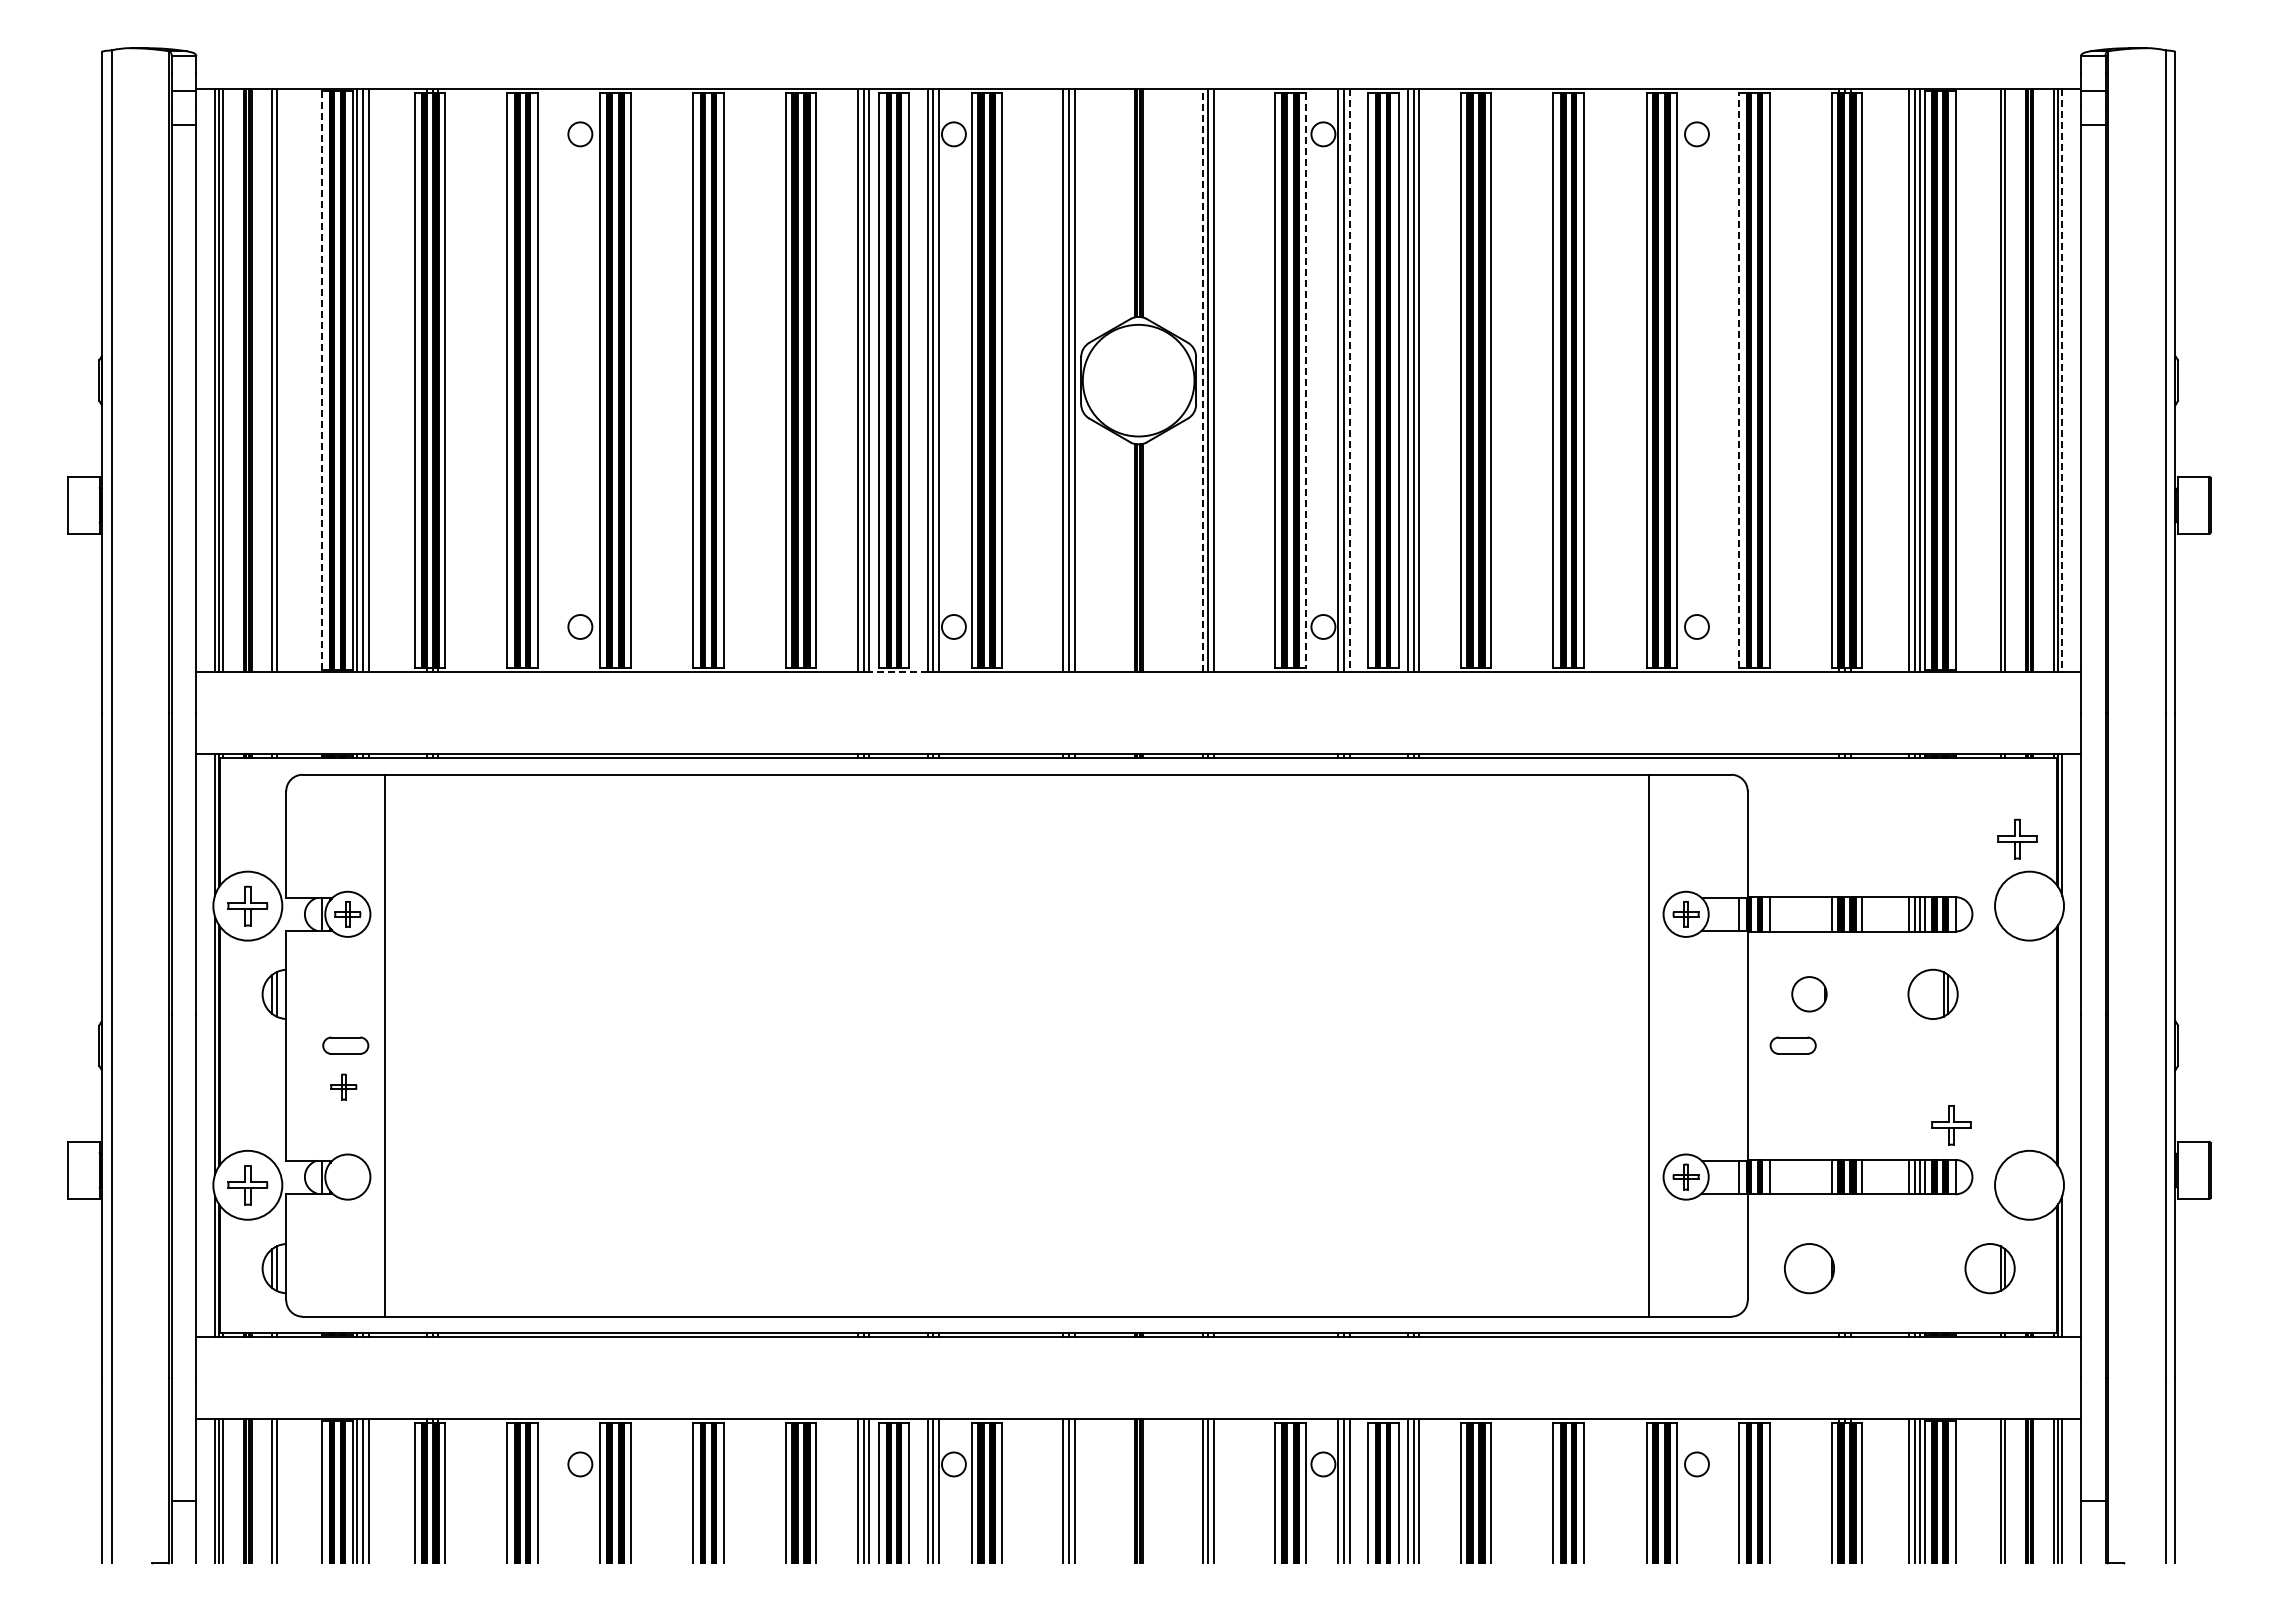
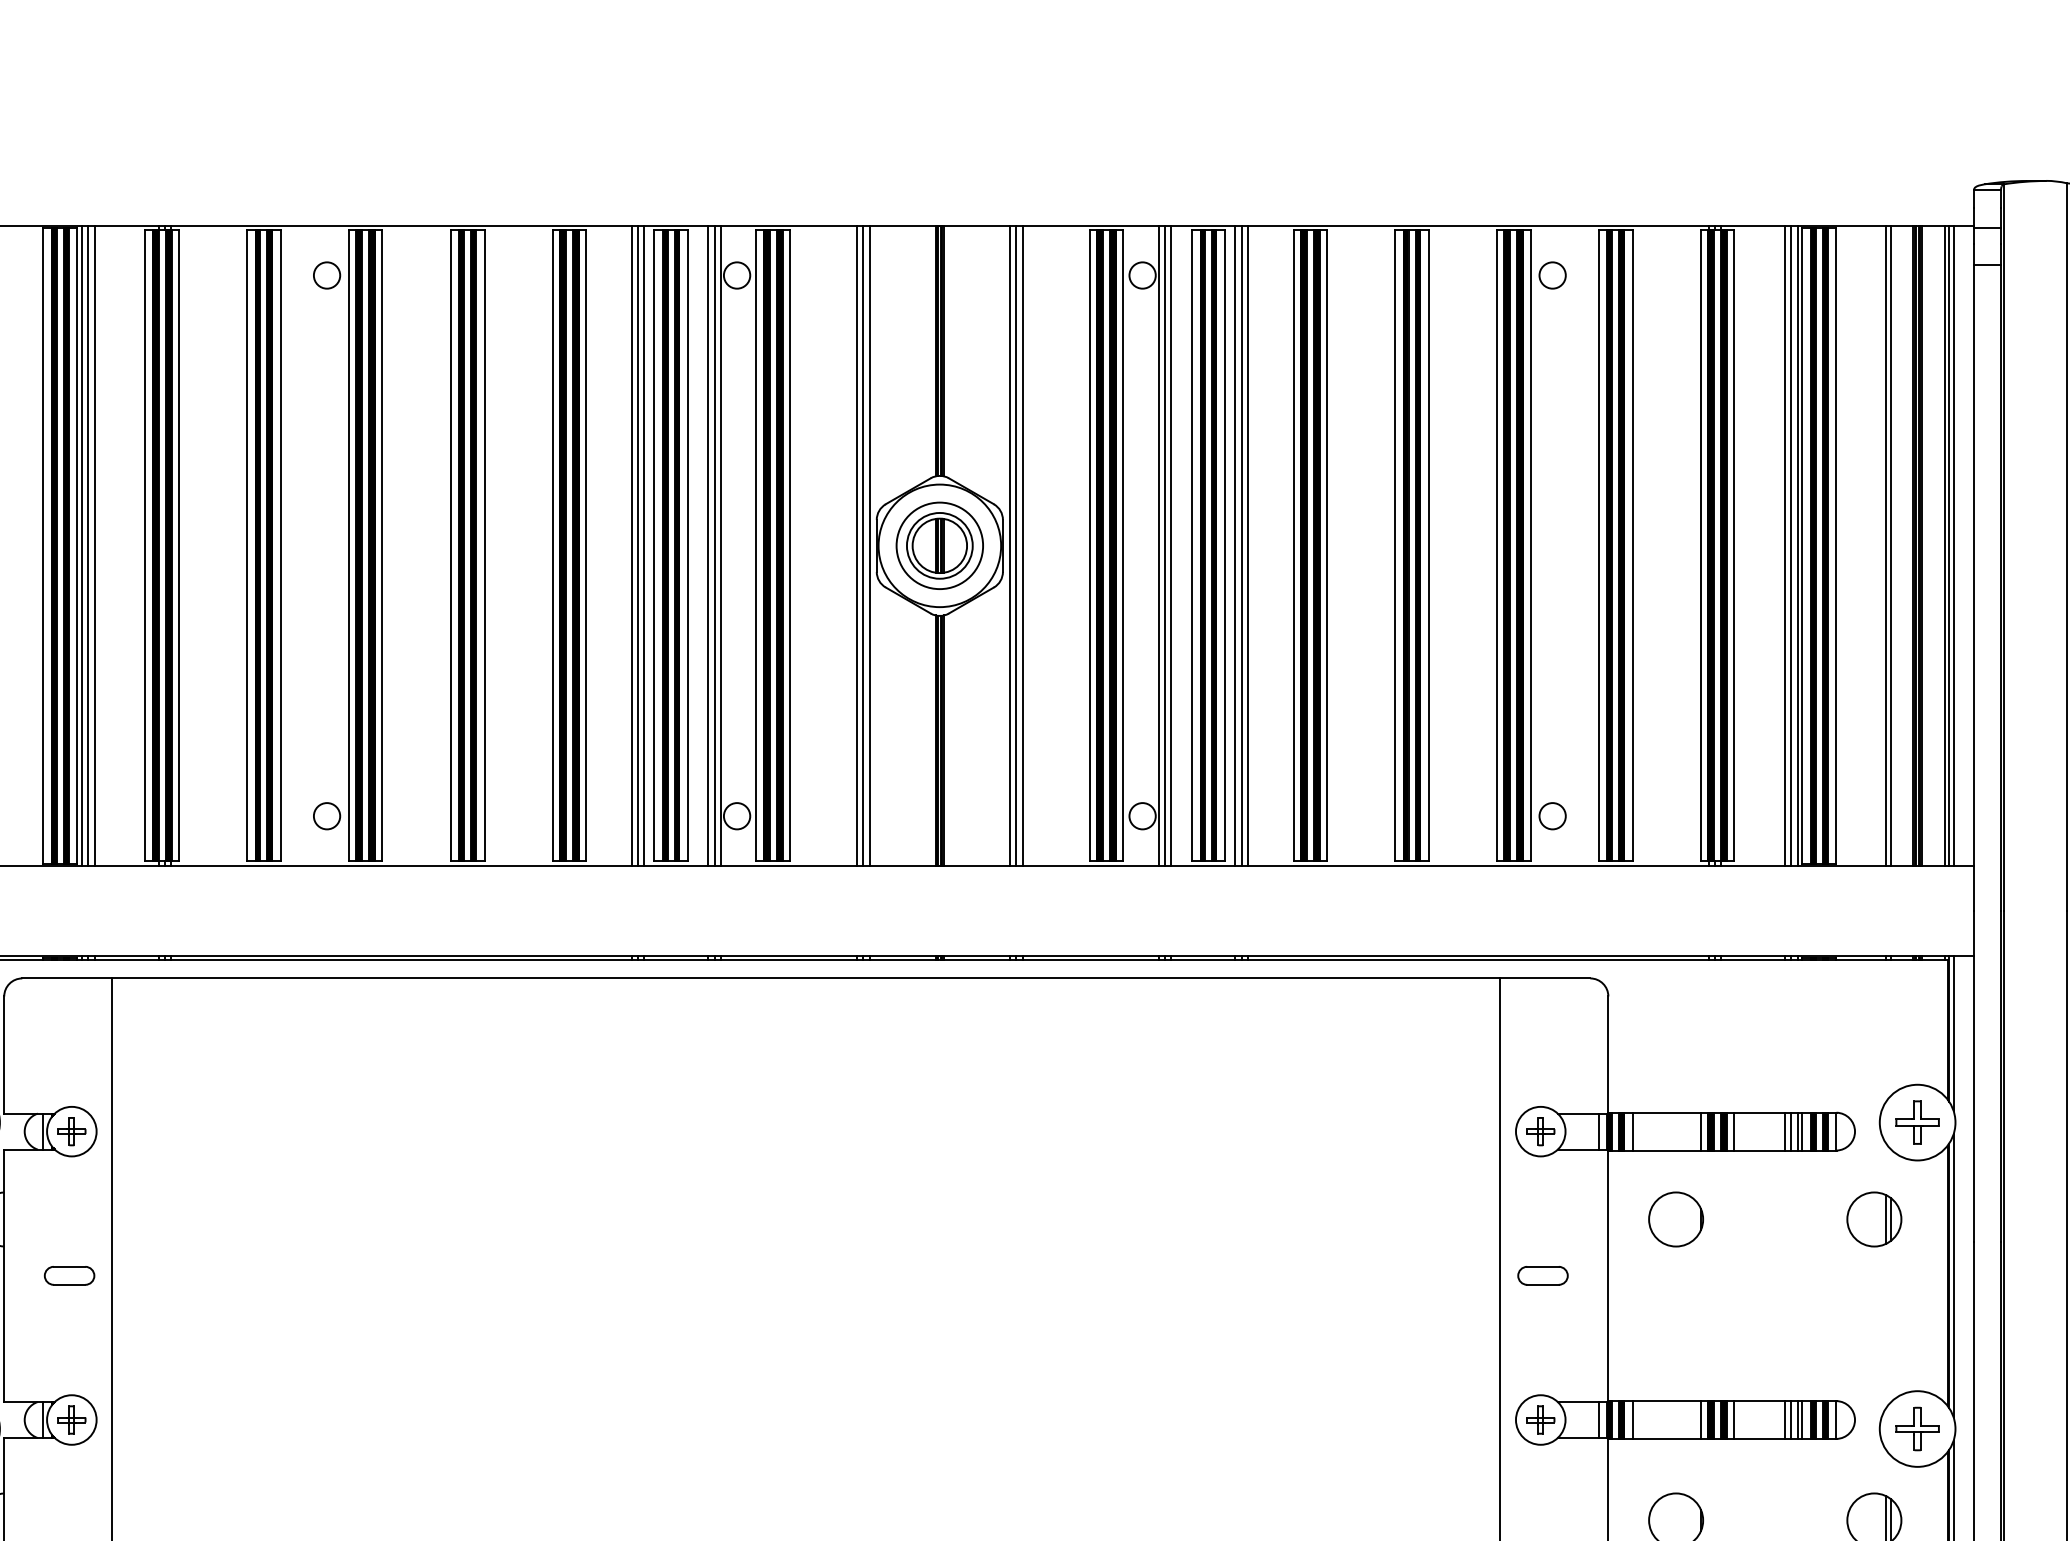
line: (321, 380) -> (42, 545), dashed -> solid
part: (1138, 380) -> (939, 545), added
line: (1202, 380) -> (1009, 545), dashed -> solid
line: (1738, 380) -> (1598, 545), dashed -> solid
line: (1305, 381) -> (1122, 546), dashed -> solid
line: (1349, 381) -> (1171, 546), dashed -> solid
line: (2062, 381) -> (1953, 546), dashed -> solid
line: (898, 672) -> (676, 866), dashed -> solid
part: (2017, 838) -> (1917, 1121), moved
circle: (1809, 993) -> (1676, 1218), size x1.43
part: (1932, 993) -> (1873, 1218), moved
part: (1792, 1045) -> (1542, 1275), moved
line: (2062, 1045) -> (1953, 1275), added
part: (343, 1086) -> (71, 1419), moved
part: (1951, 1125) -> (1917, 1429), moved

